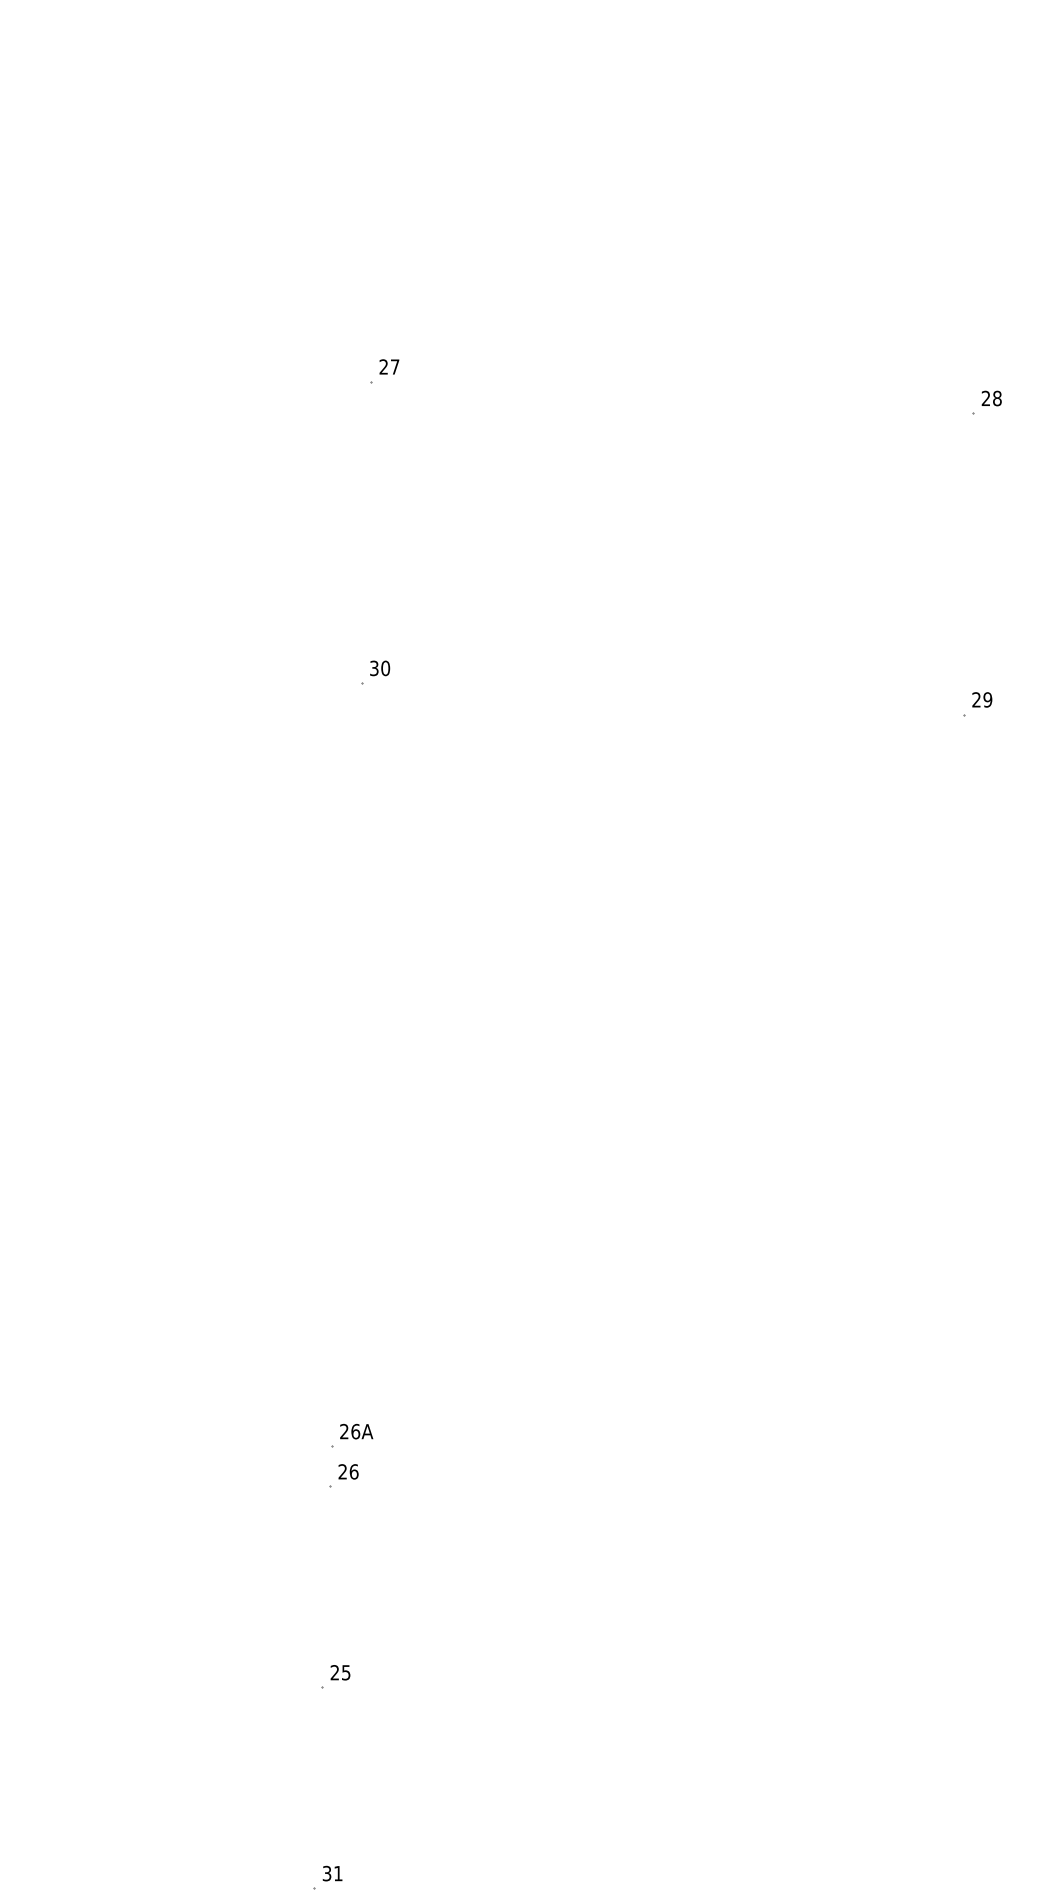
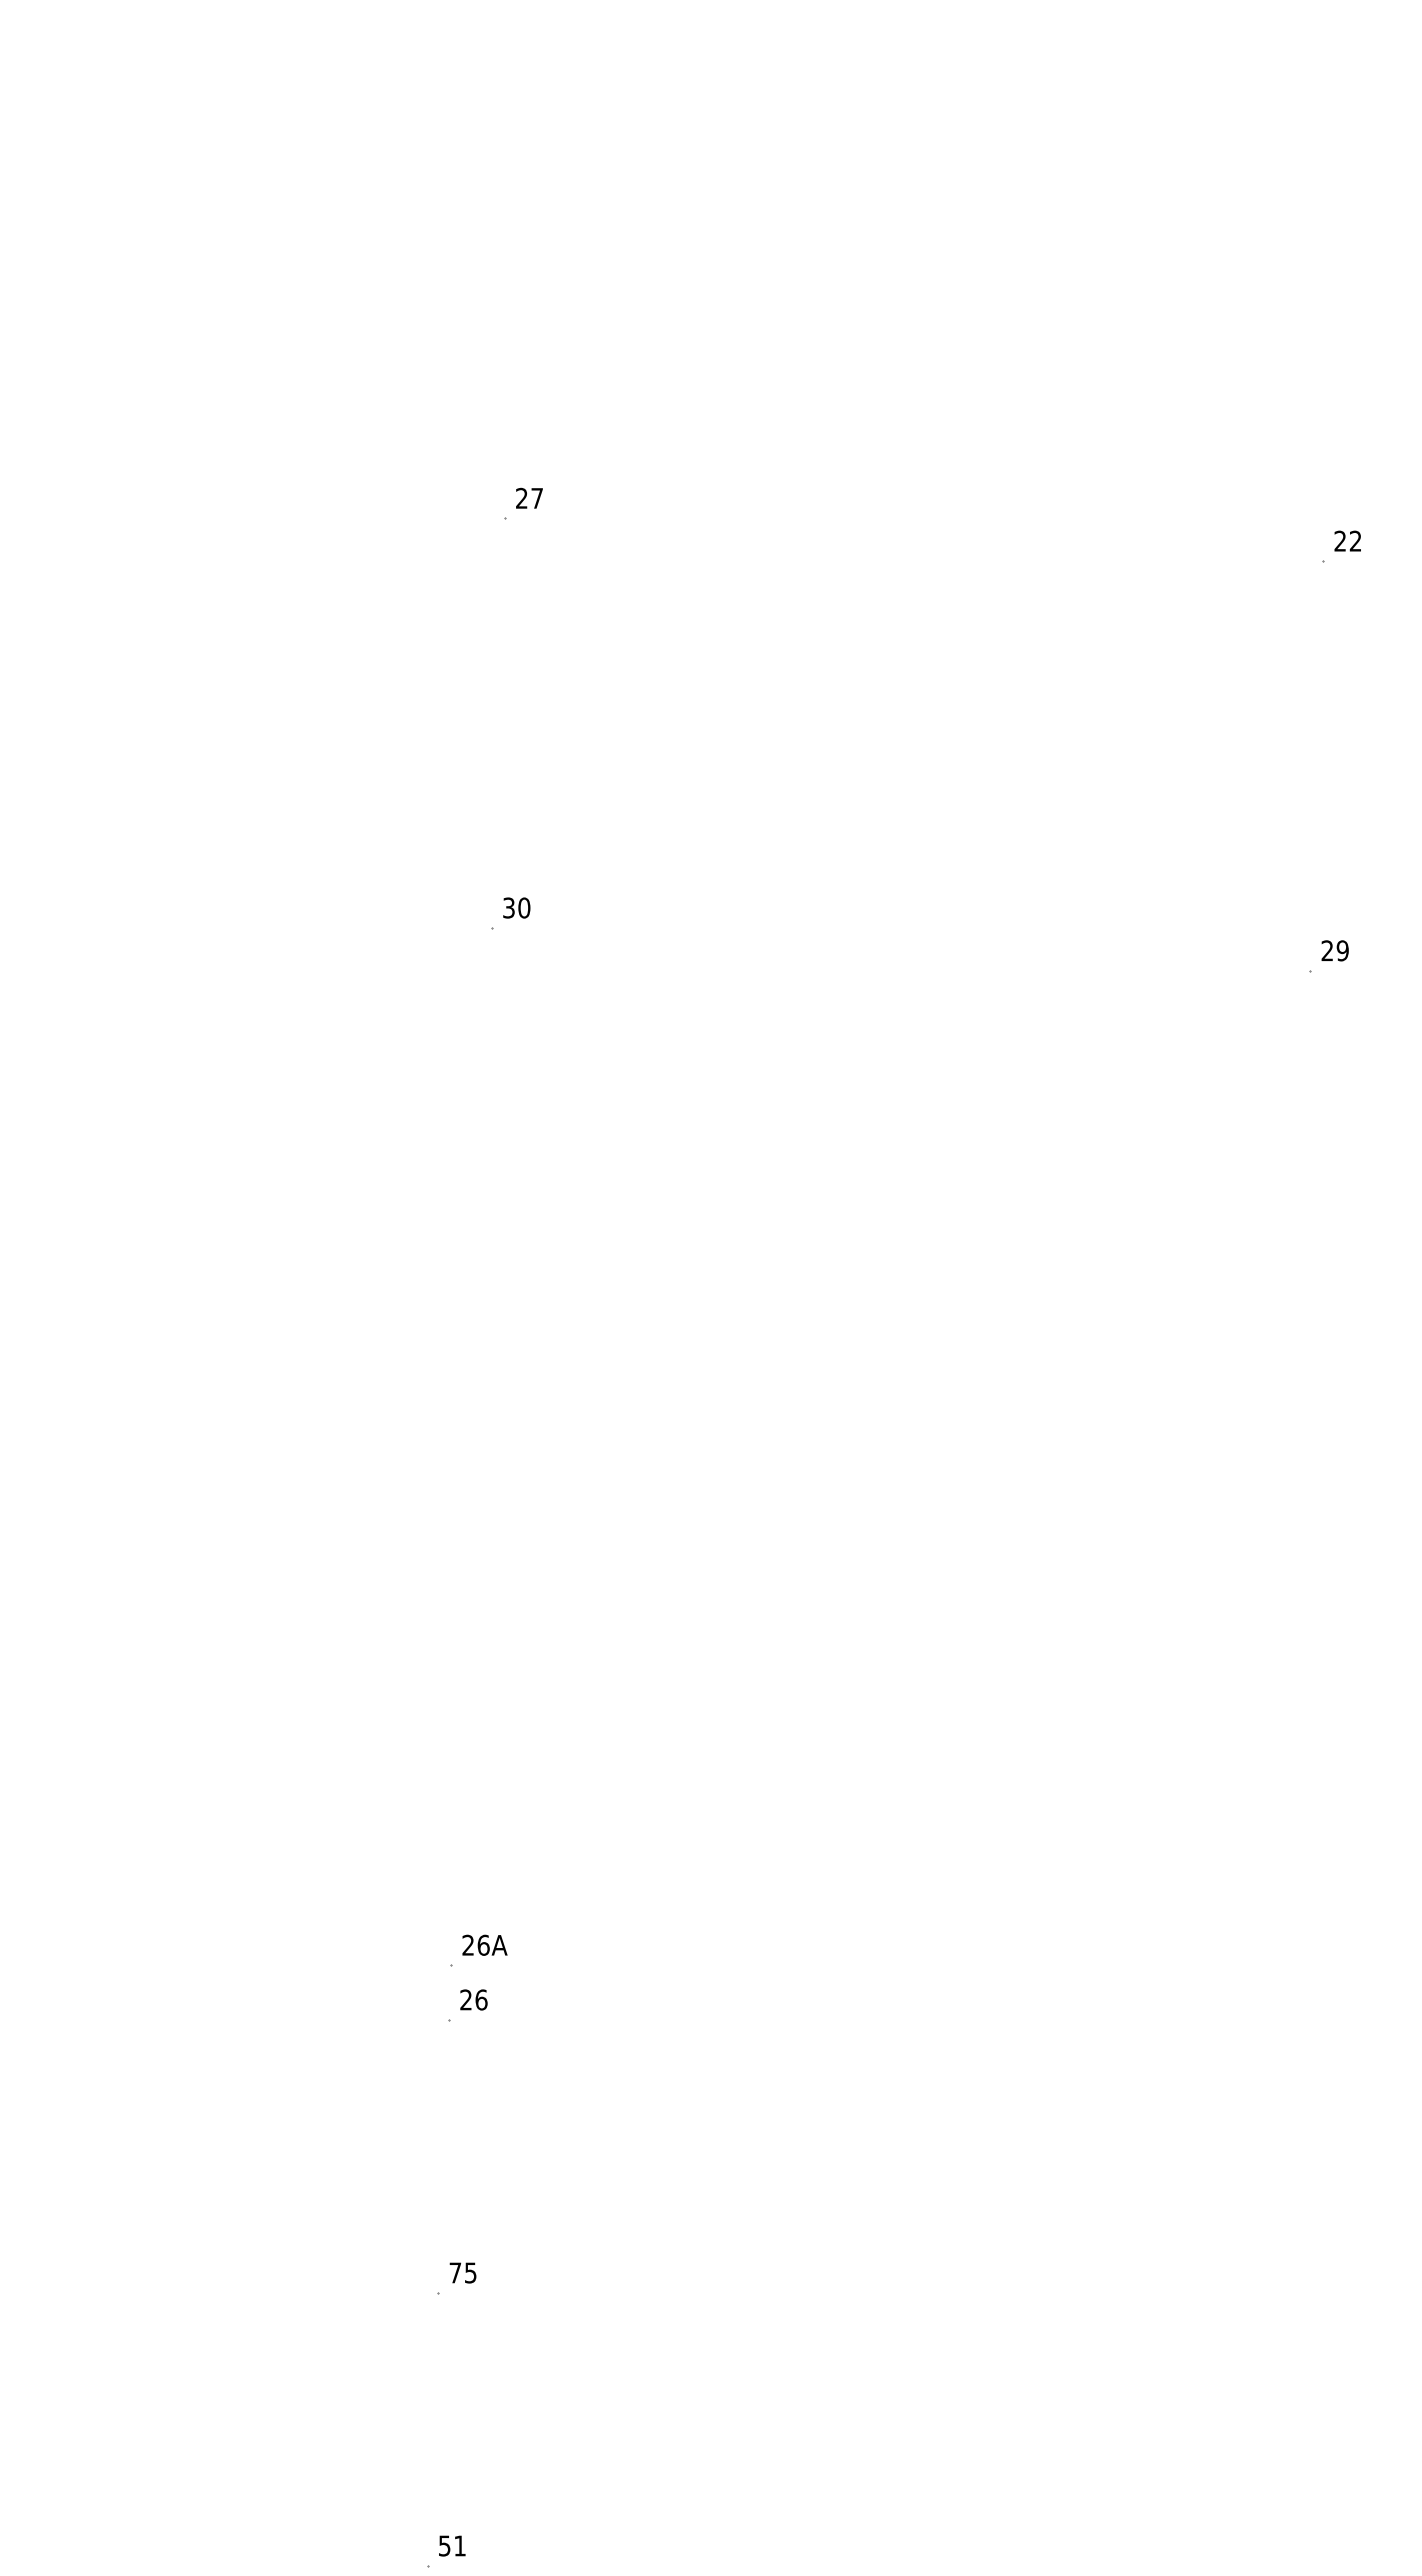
text: (997, 397) -> (1355, 540), 28 -> 22
text: (335, 1672) -> (455, 2272), 25 -> 75
text: (326, 1873) -> (444, 2545), 31 -> 51

